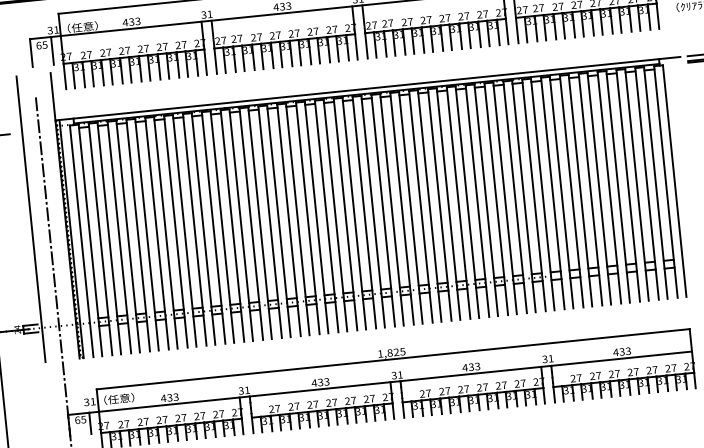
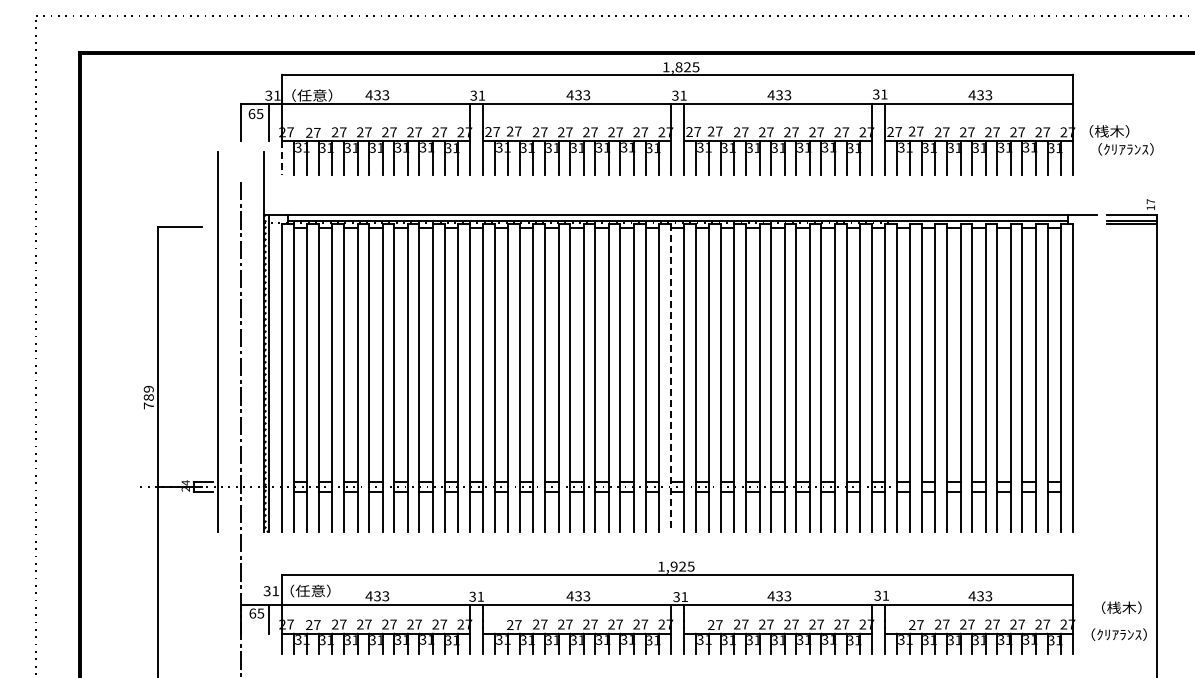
line: (65, 76) -> (282, 158), solid -> dashed
line: (373, 212) -> (670, 378), solid -> dashed
text: (389, 352) -> (673, 566), 1,825 -> 1,925

